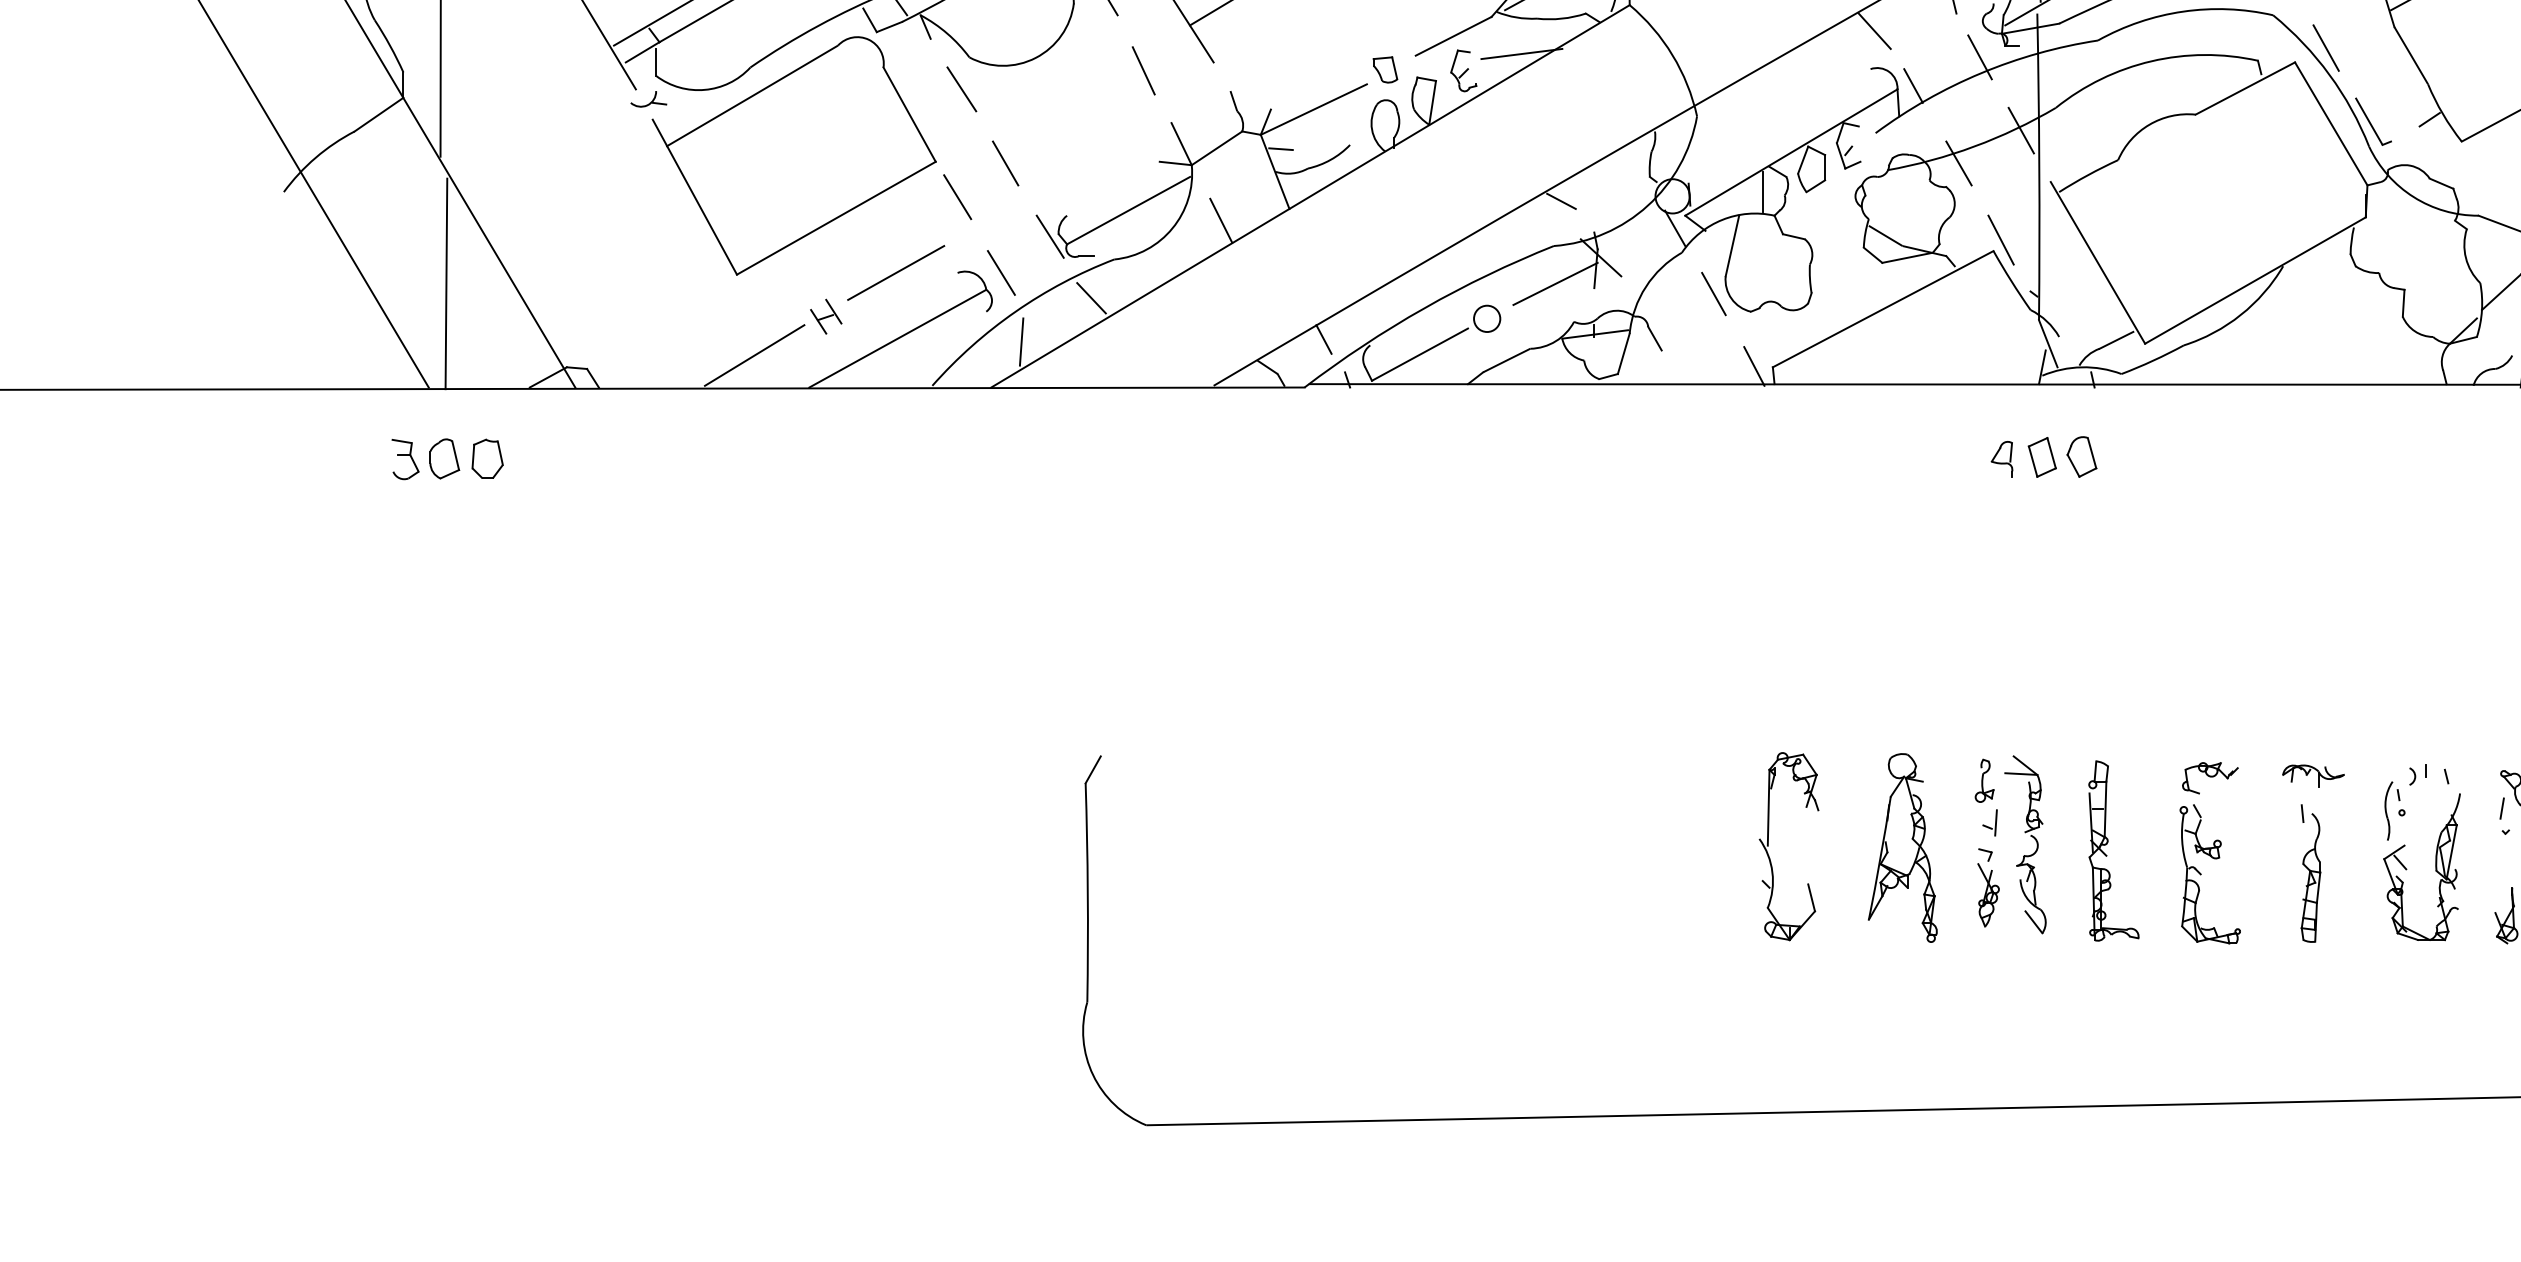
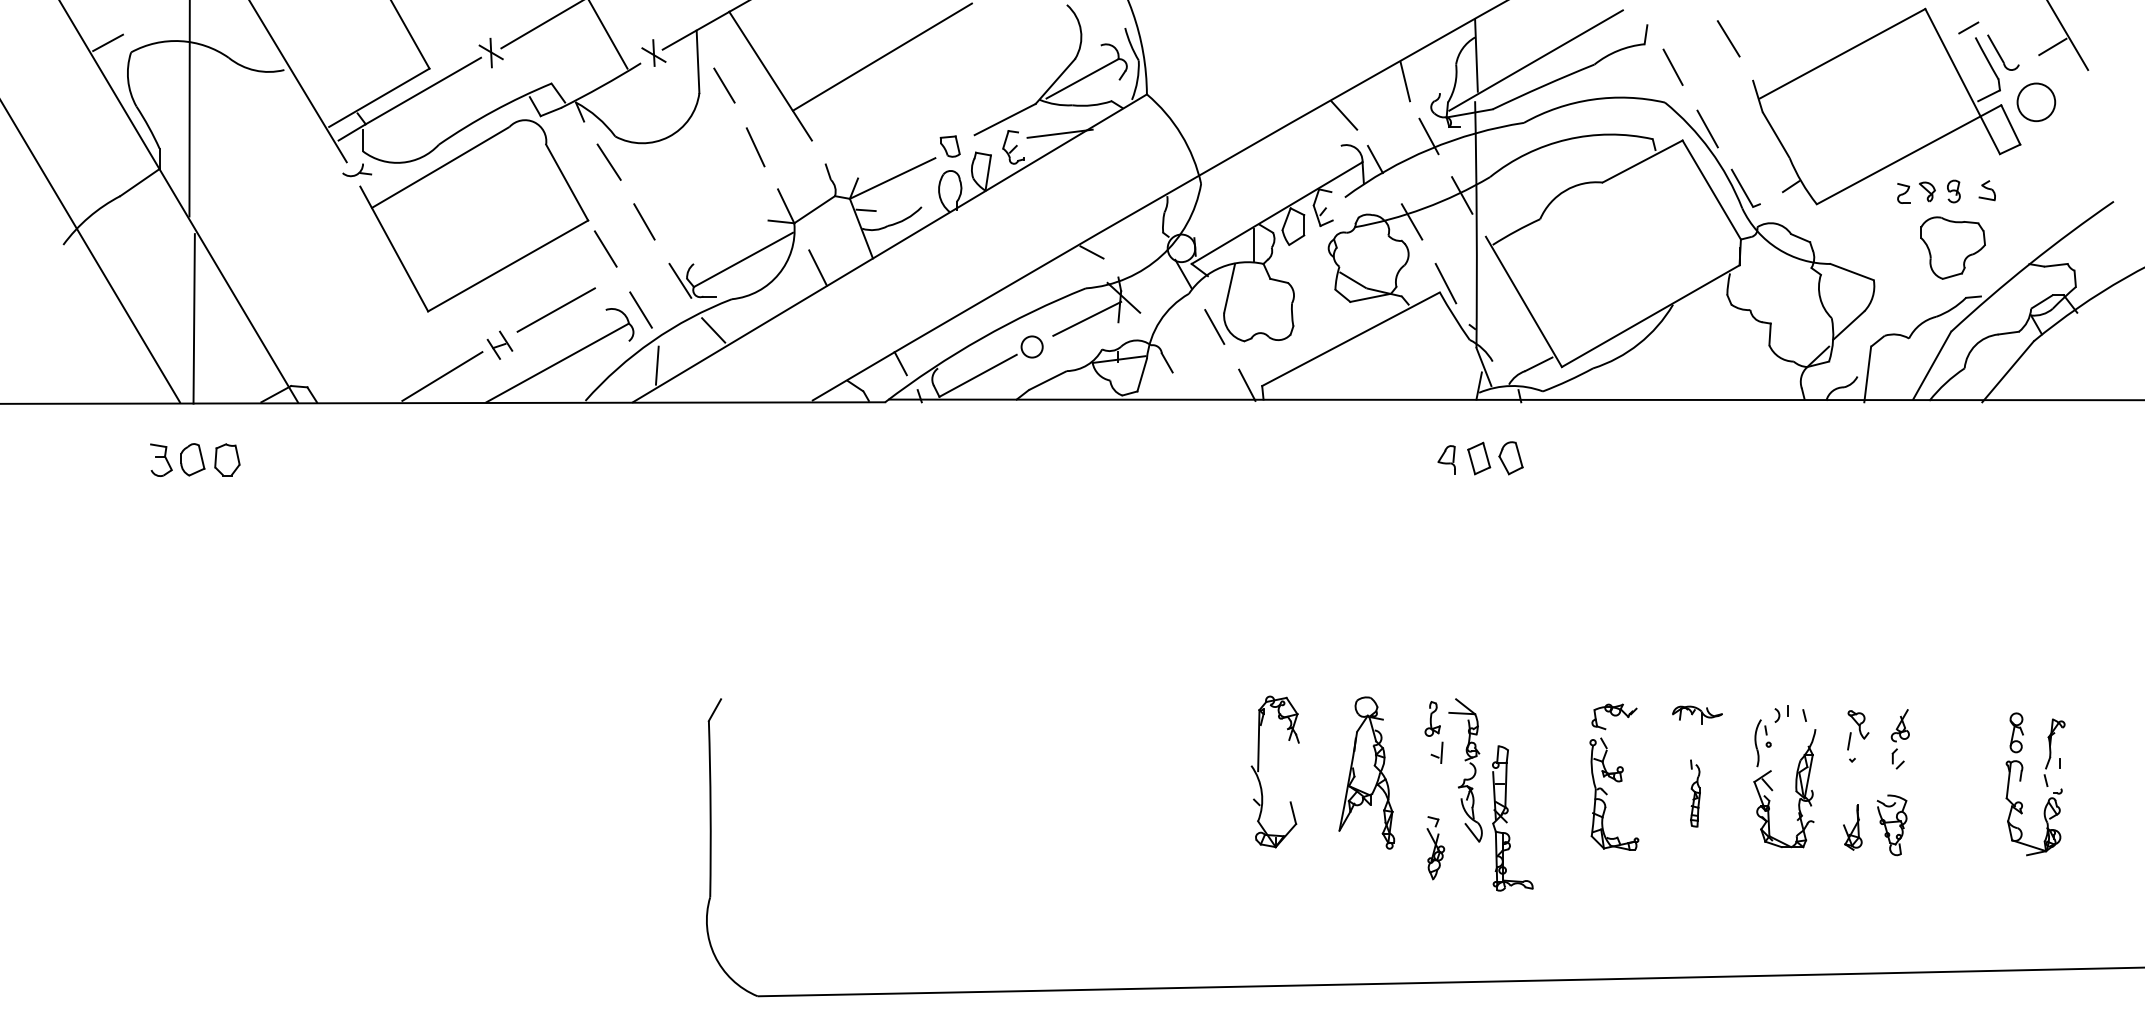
part: (2113, 851) -> (1512, 818), moved
part: (2311, 873) -> (1695, 793), size x0.6
part: (1988, 888) -> (1435, 848), moved

